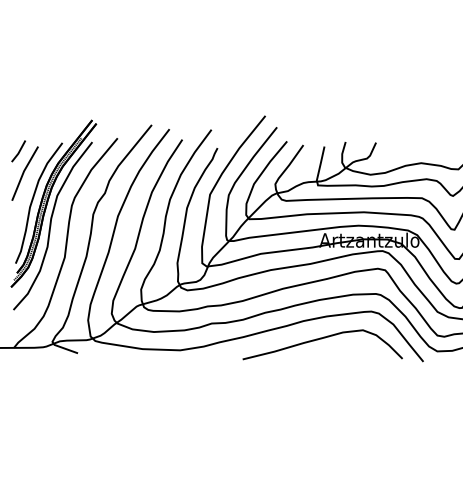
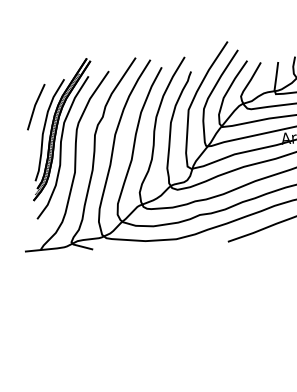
part: (18, 151) -> (29, 89), removed

